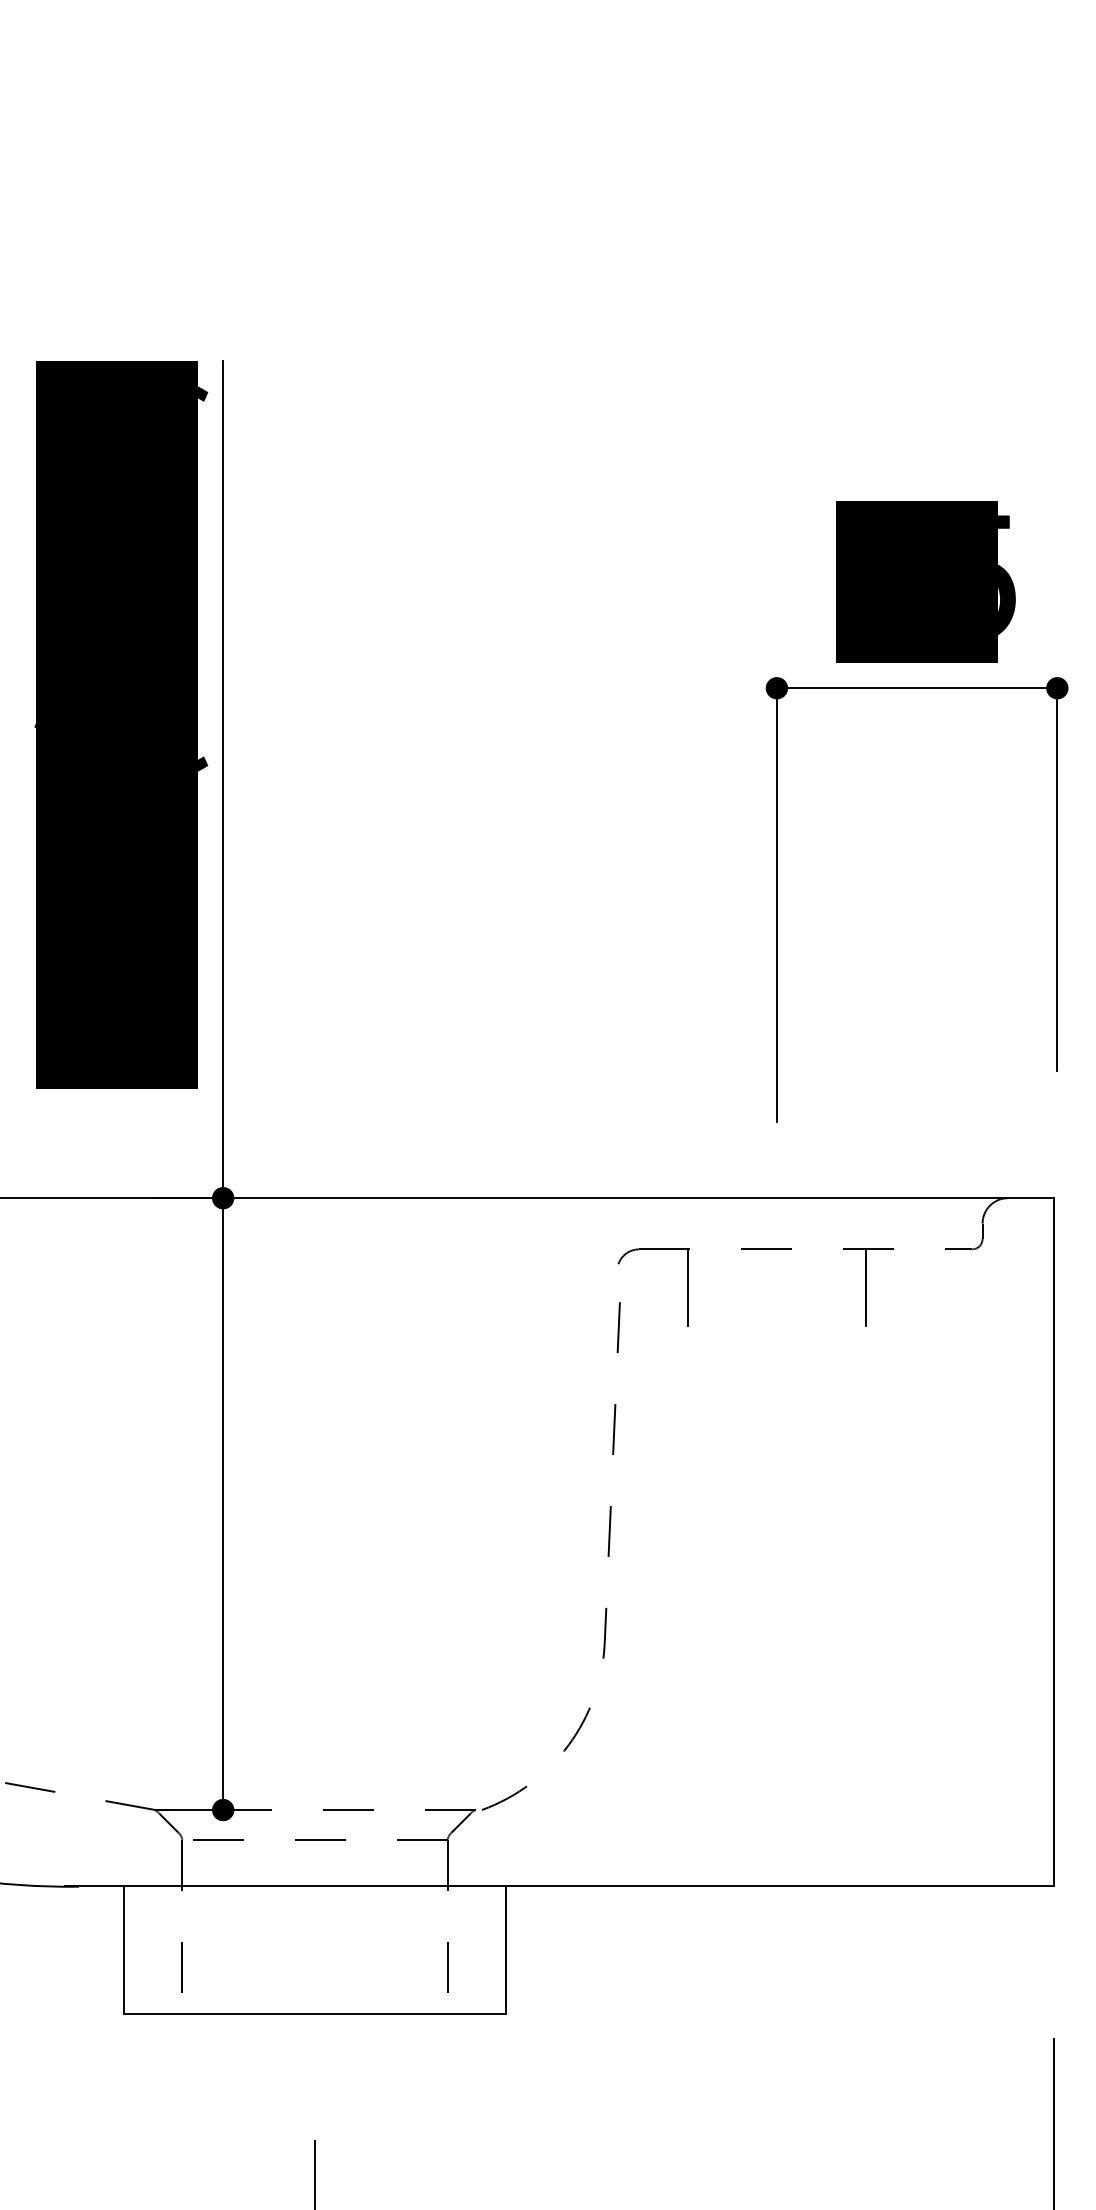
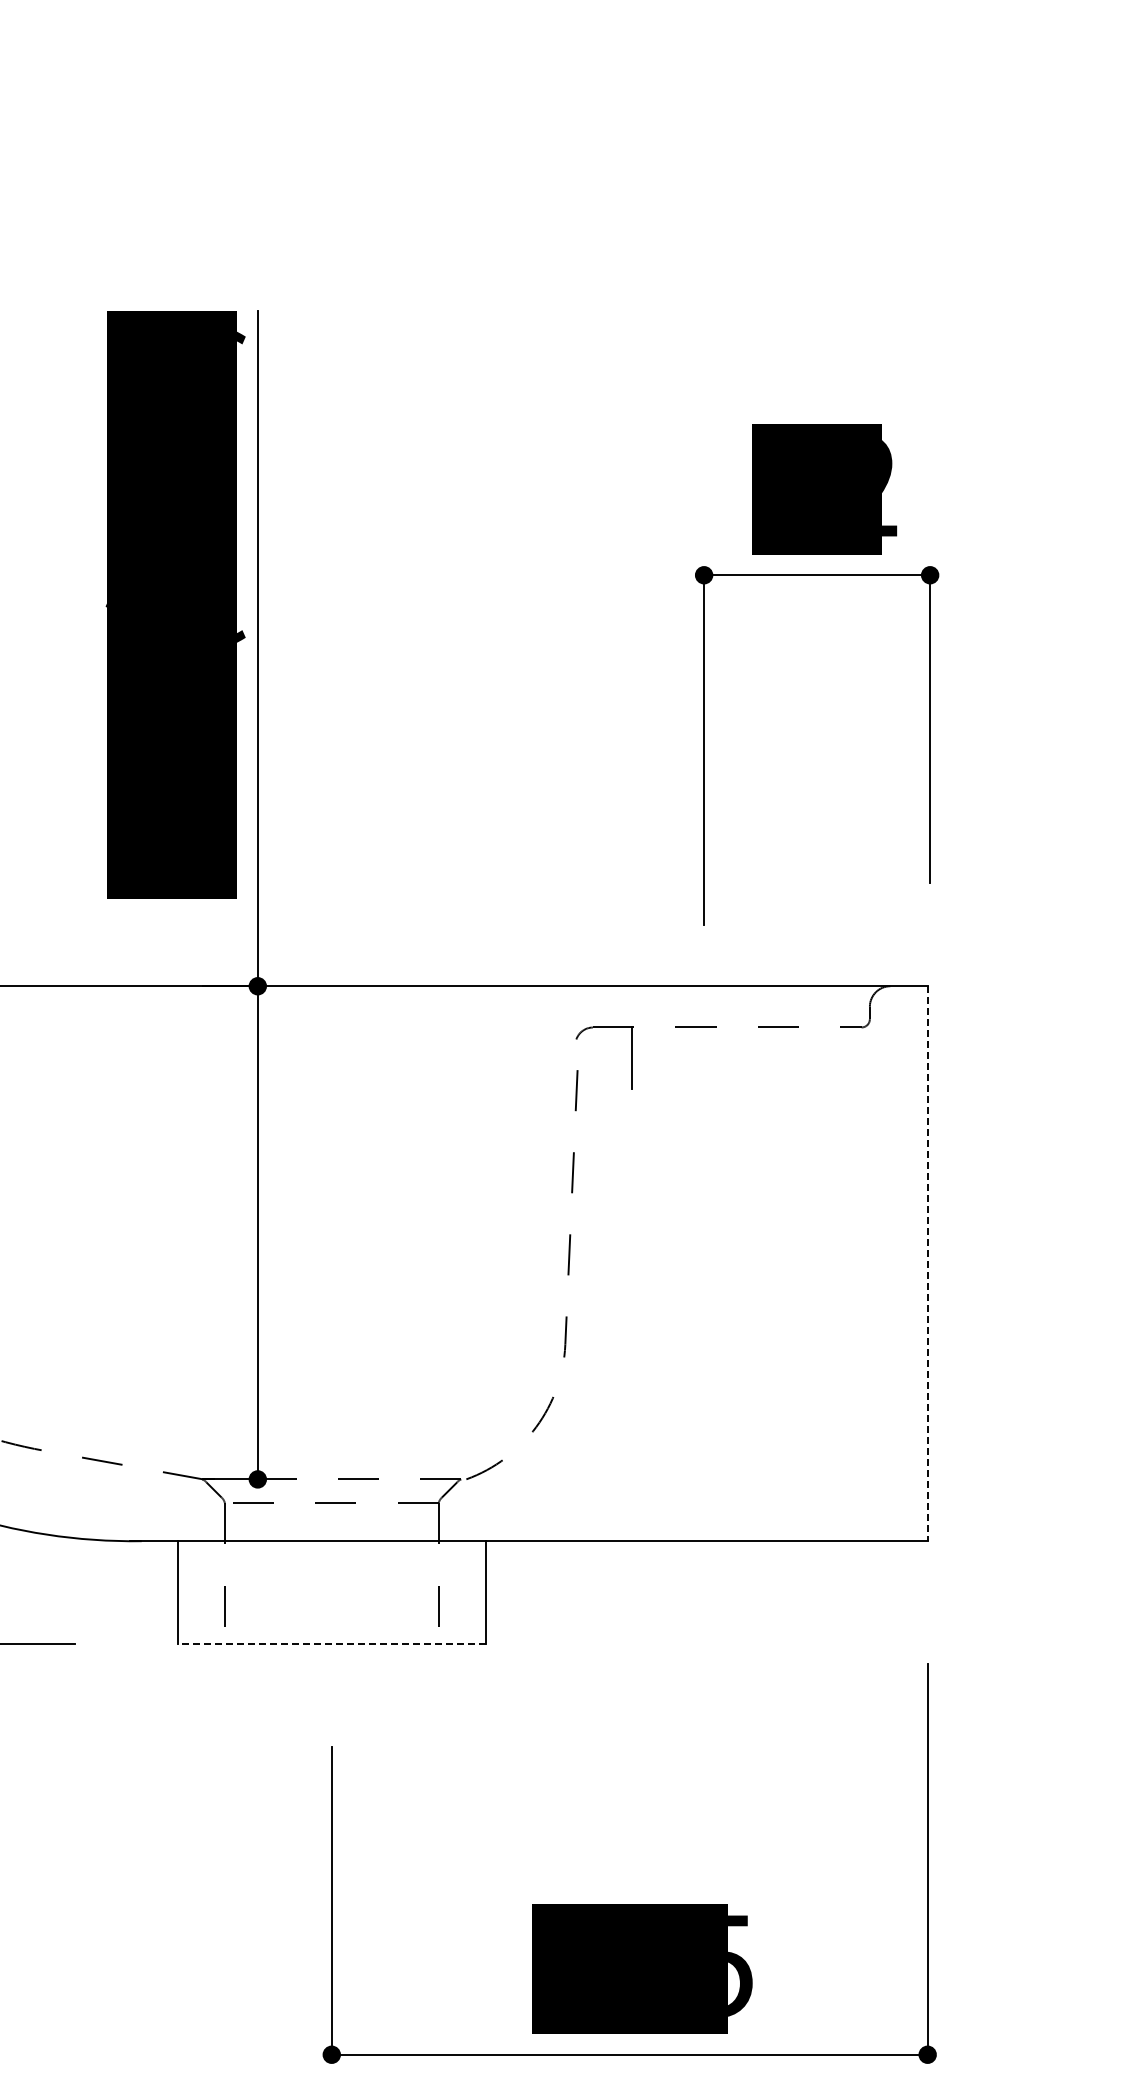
text: (1006, 578) -> (889, 486), 55 -> 52
line: (866, 1287) -> (776, 1058), removed
line: (1054, 1543) -> (927, 1264), solid -> dashed
line: (314, 2013) -> (331, 1643), solid -> dashed

